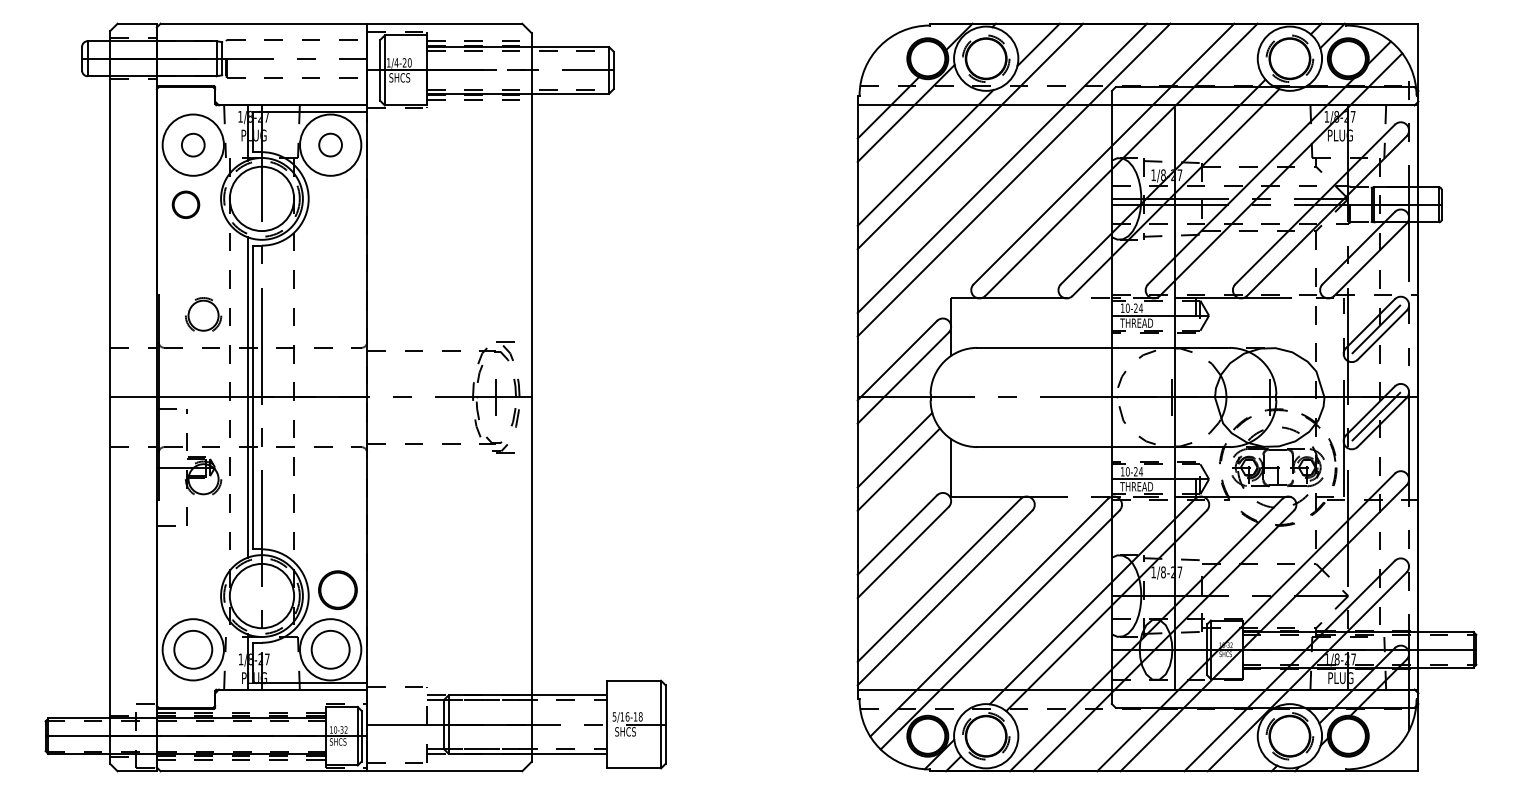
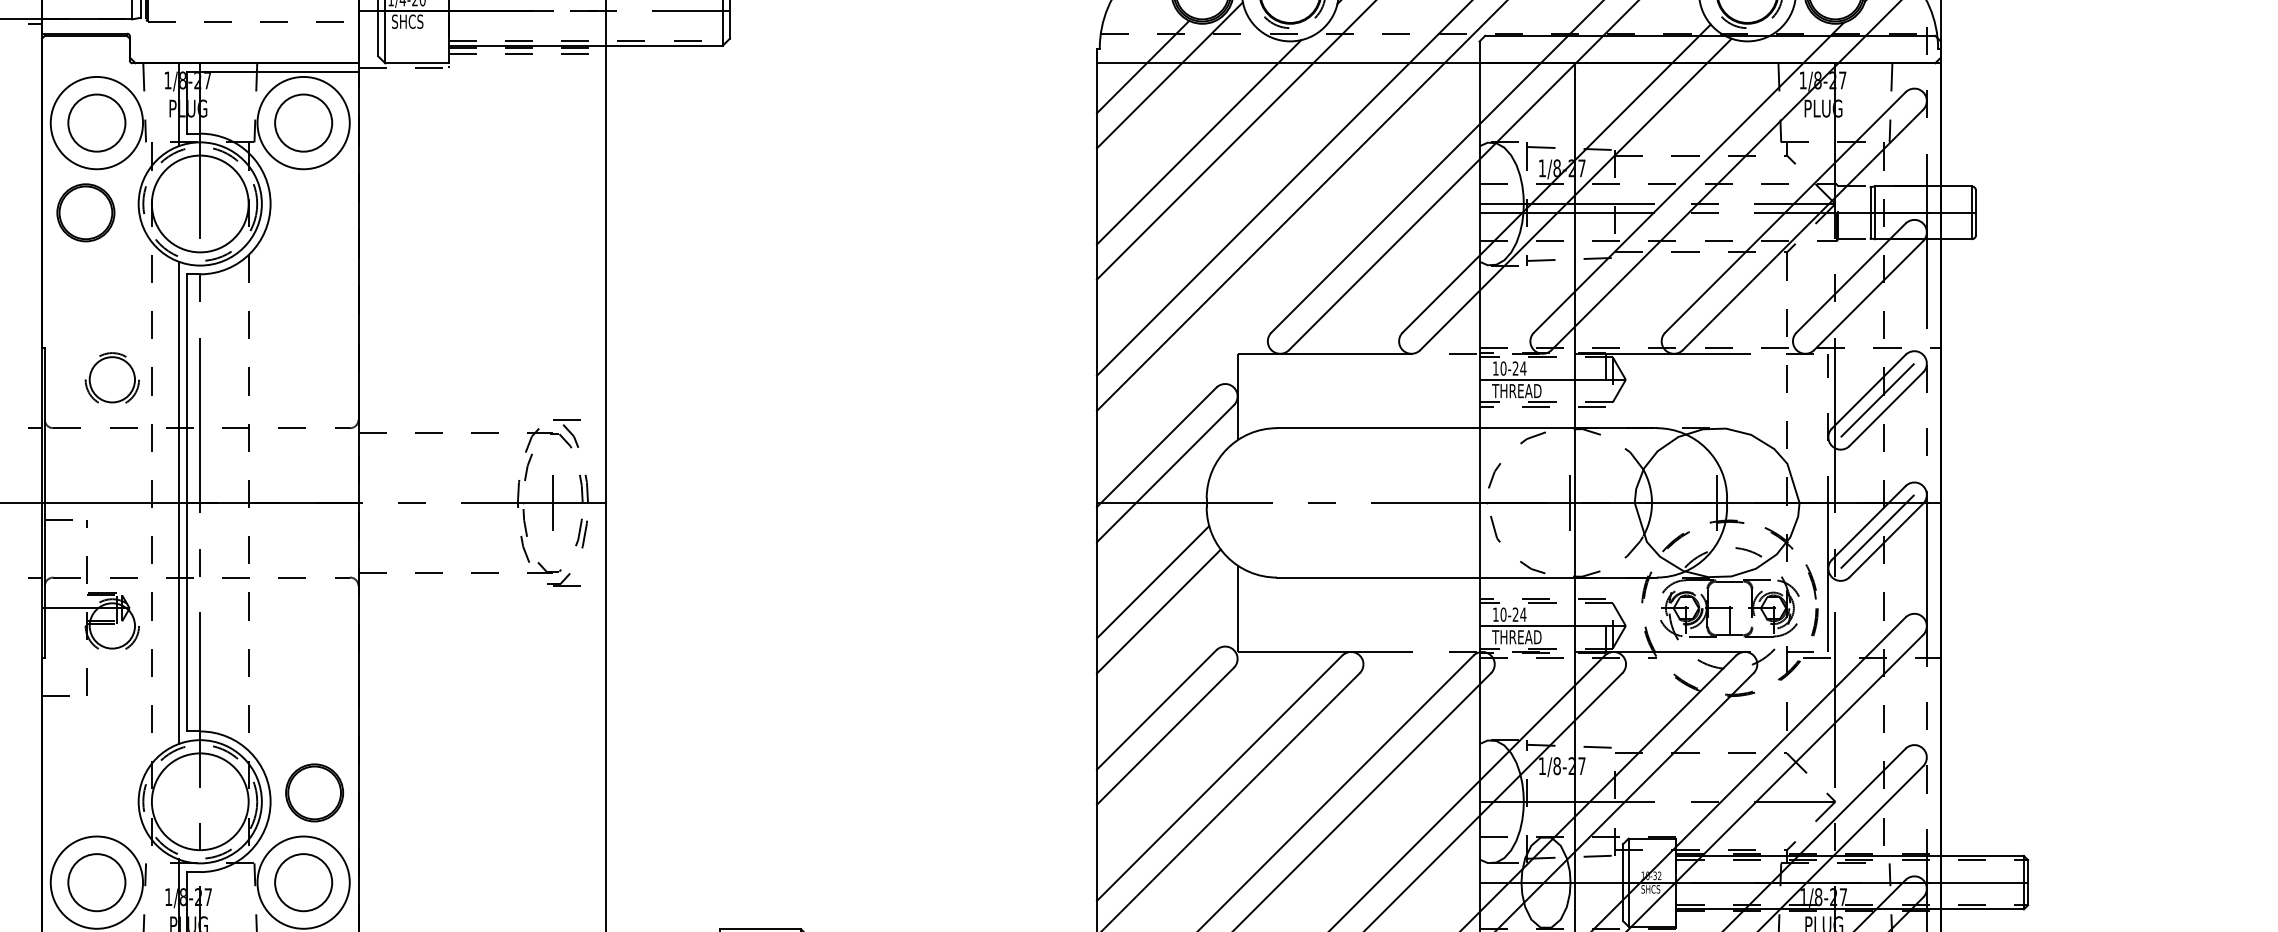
circle: (330, 144) -> (303, 122), size x1.67
circle: (193, 145) -> (97, 123), size x1.67
circle: (185, 204) -> (85, 212), size x1.43

